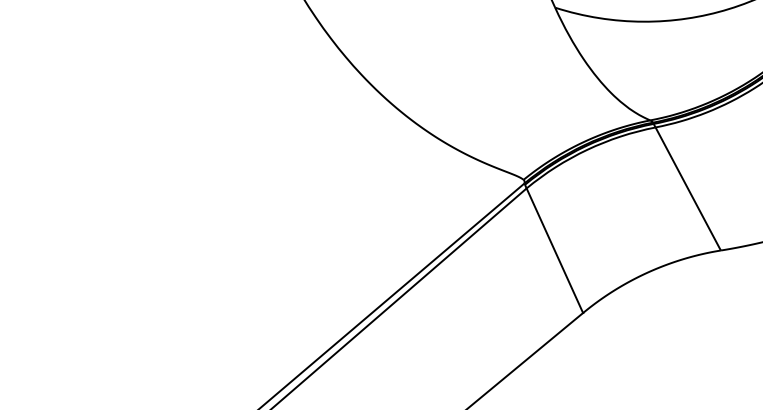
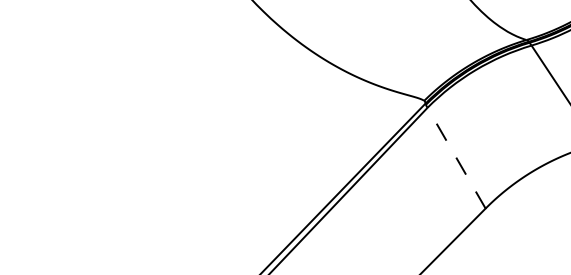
line: (554, 250) -> (456, 158), solid -> dashed

